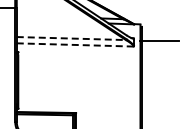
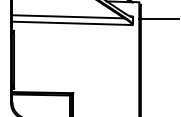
line: (71, 38) -> (68, 16), dashed -> solid
line: (75, 44) -> (72, 22), dashed -> solid

